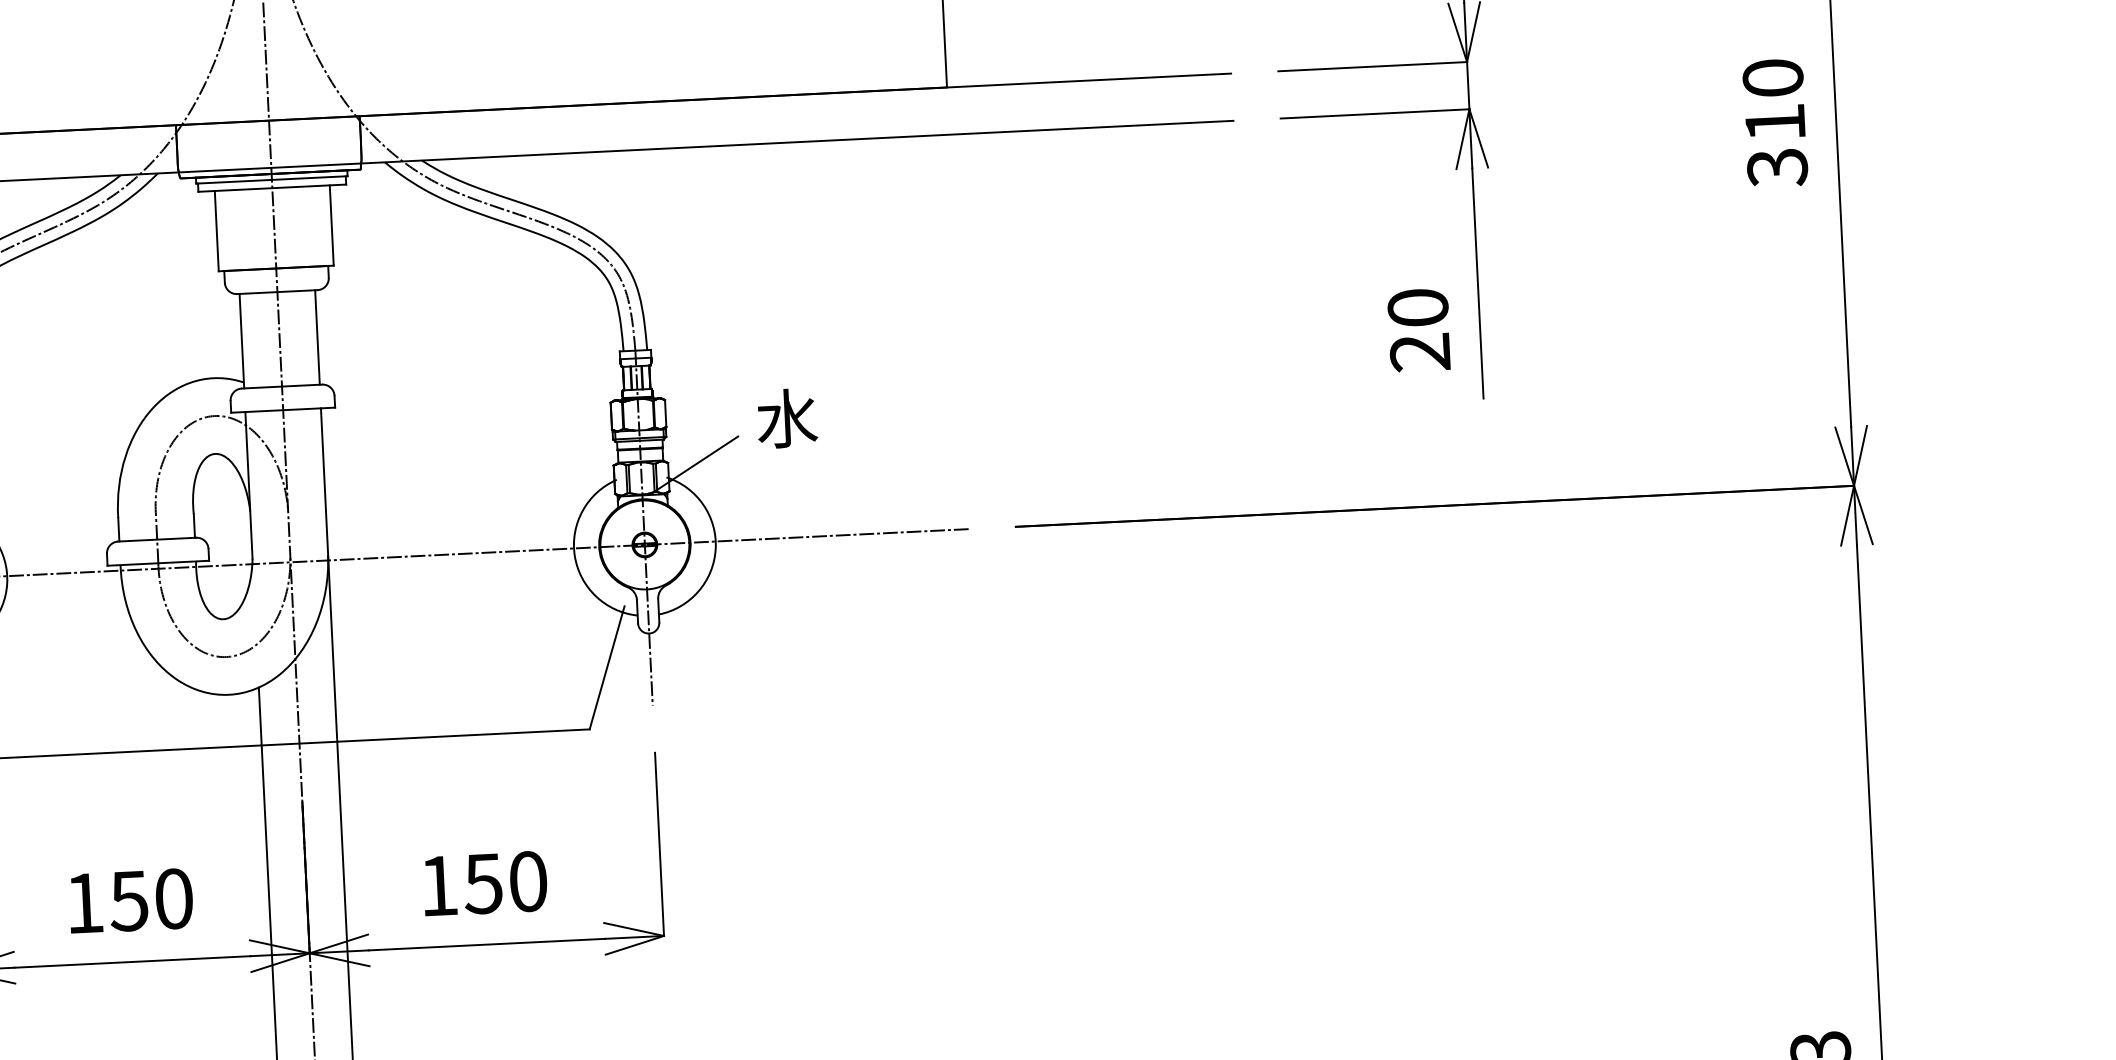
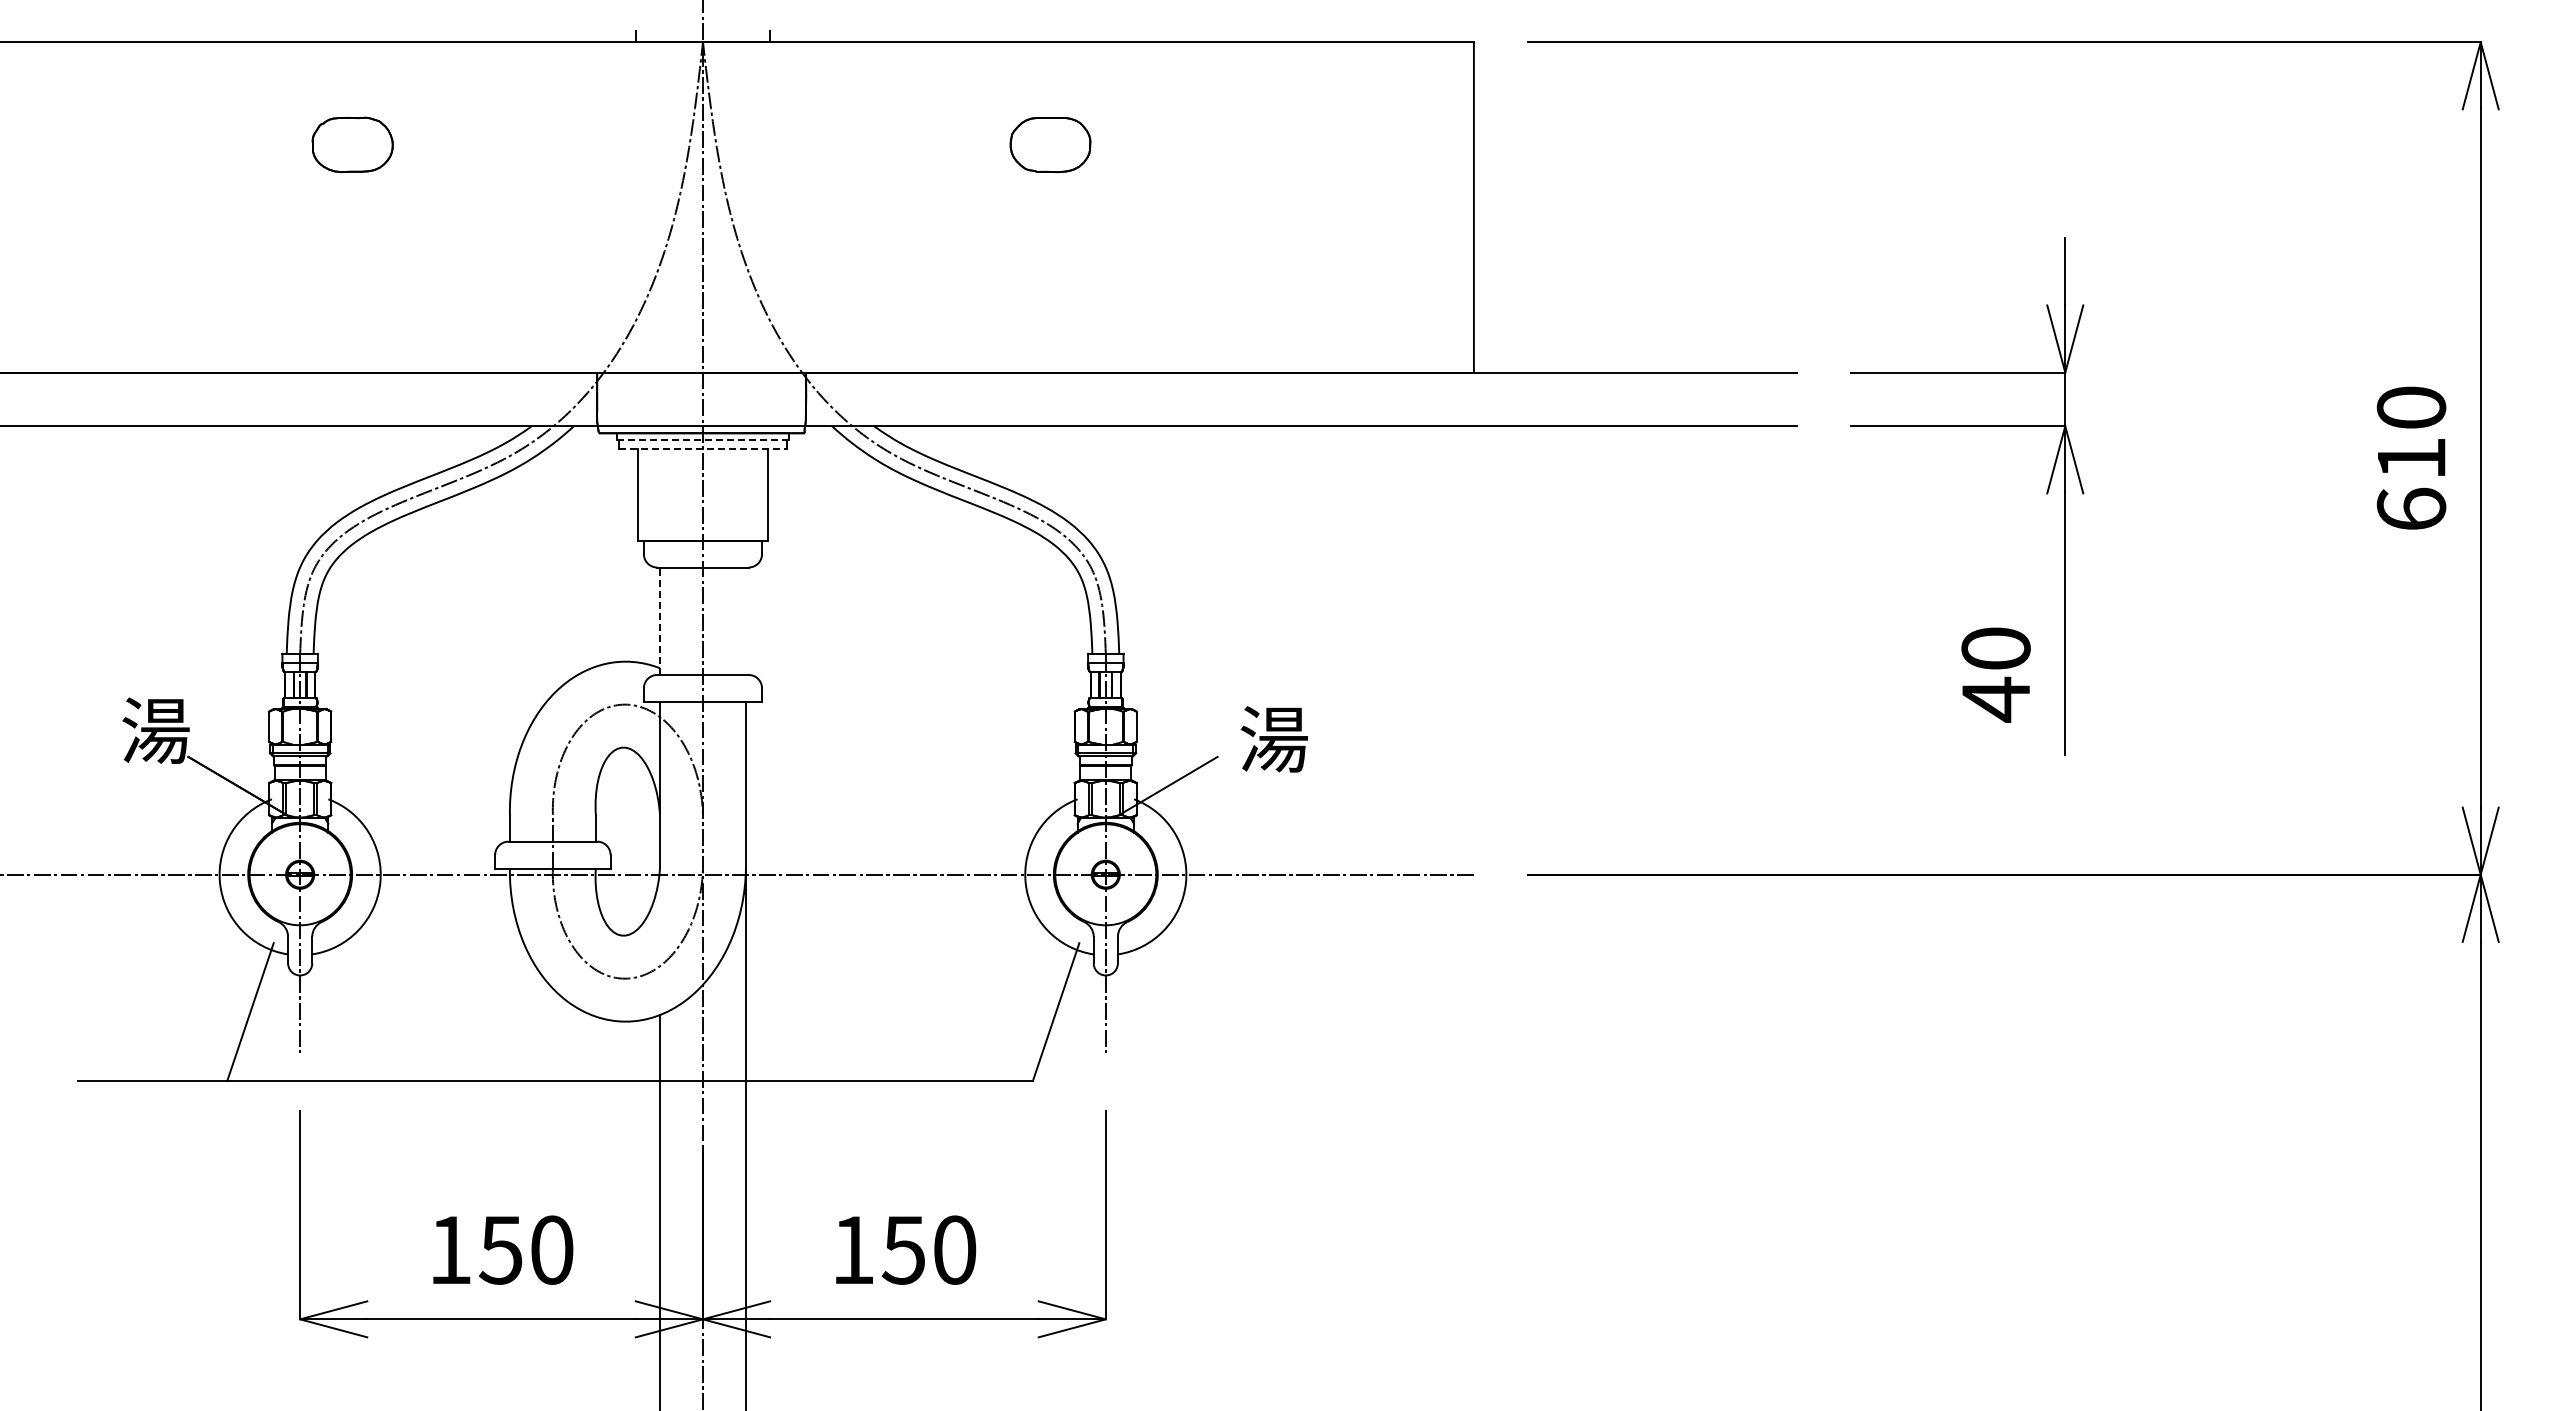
text: (1777, 167) -> (2411, 509), 310 -> 610
line: (272, 179) -> (703, 439), solid -> dashed
line: (272, 188) -> (703, 449), solid -> dashed
line: (317, 336) -> (745, 620), removed
line: (242, 341) -> (660, 621), solid -> dashed
text: (1419, 352) -> (1995, 699), 20 -> 40
text: (787, 417) -> (1274, 738), 水 -> 湯

